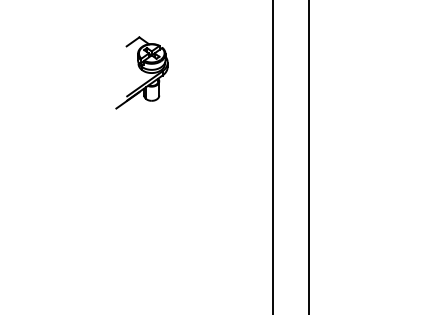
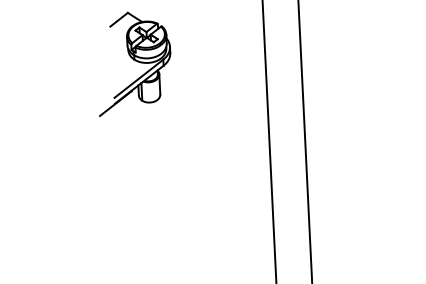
part: (141, 72) -> (133, 63), size x1.43

